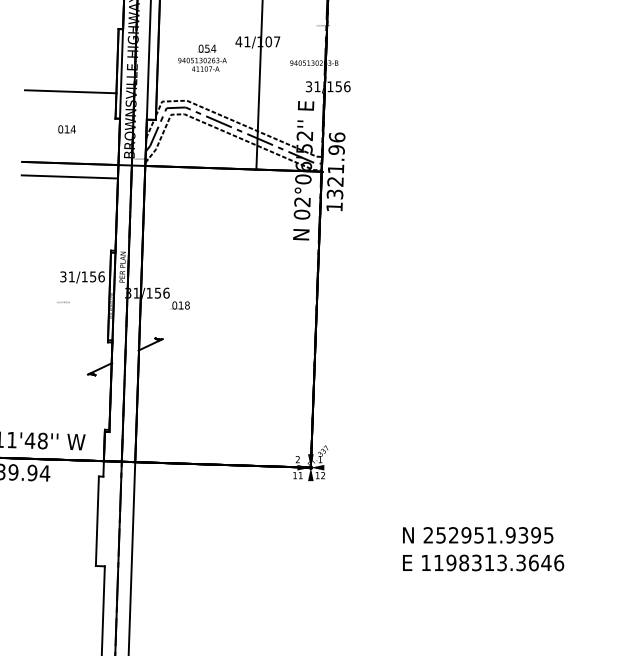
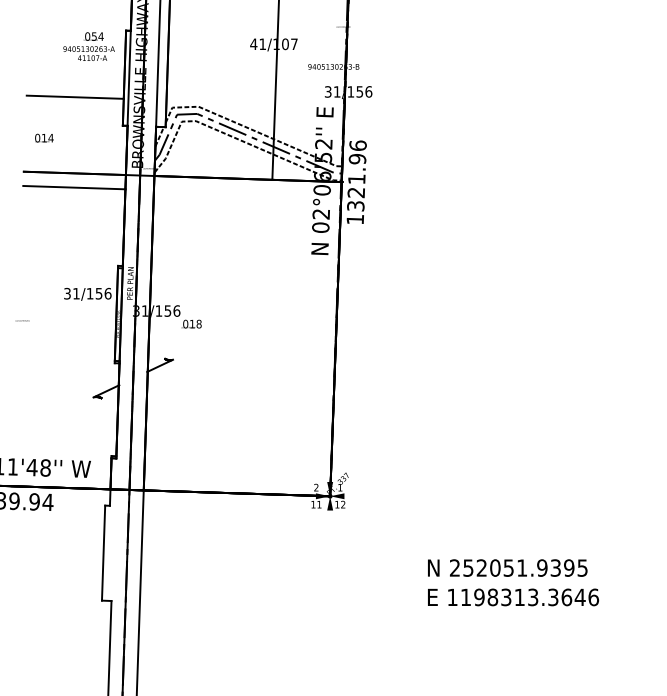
text: (201, 58) -> (88, 46), moved
text: (67, 128) -> (44, 137), moved
text: (63, 302) -> (22, 320), moved
text: (466, 534) -> (495, 567), 252951.9395 -> 252051.9395

